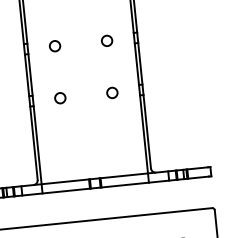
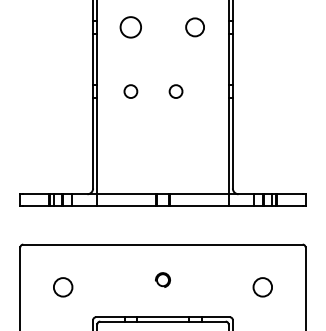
circle: (106, 41) -> (194, 27), size x1.4
circle: (54, 46) -> (130, 27), size x1.6
circle: (111, 92) -> (175, 91), moved

